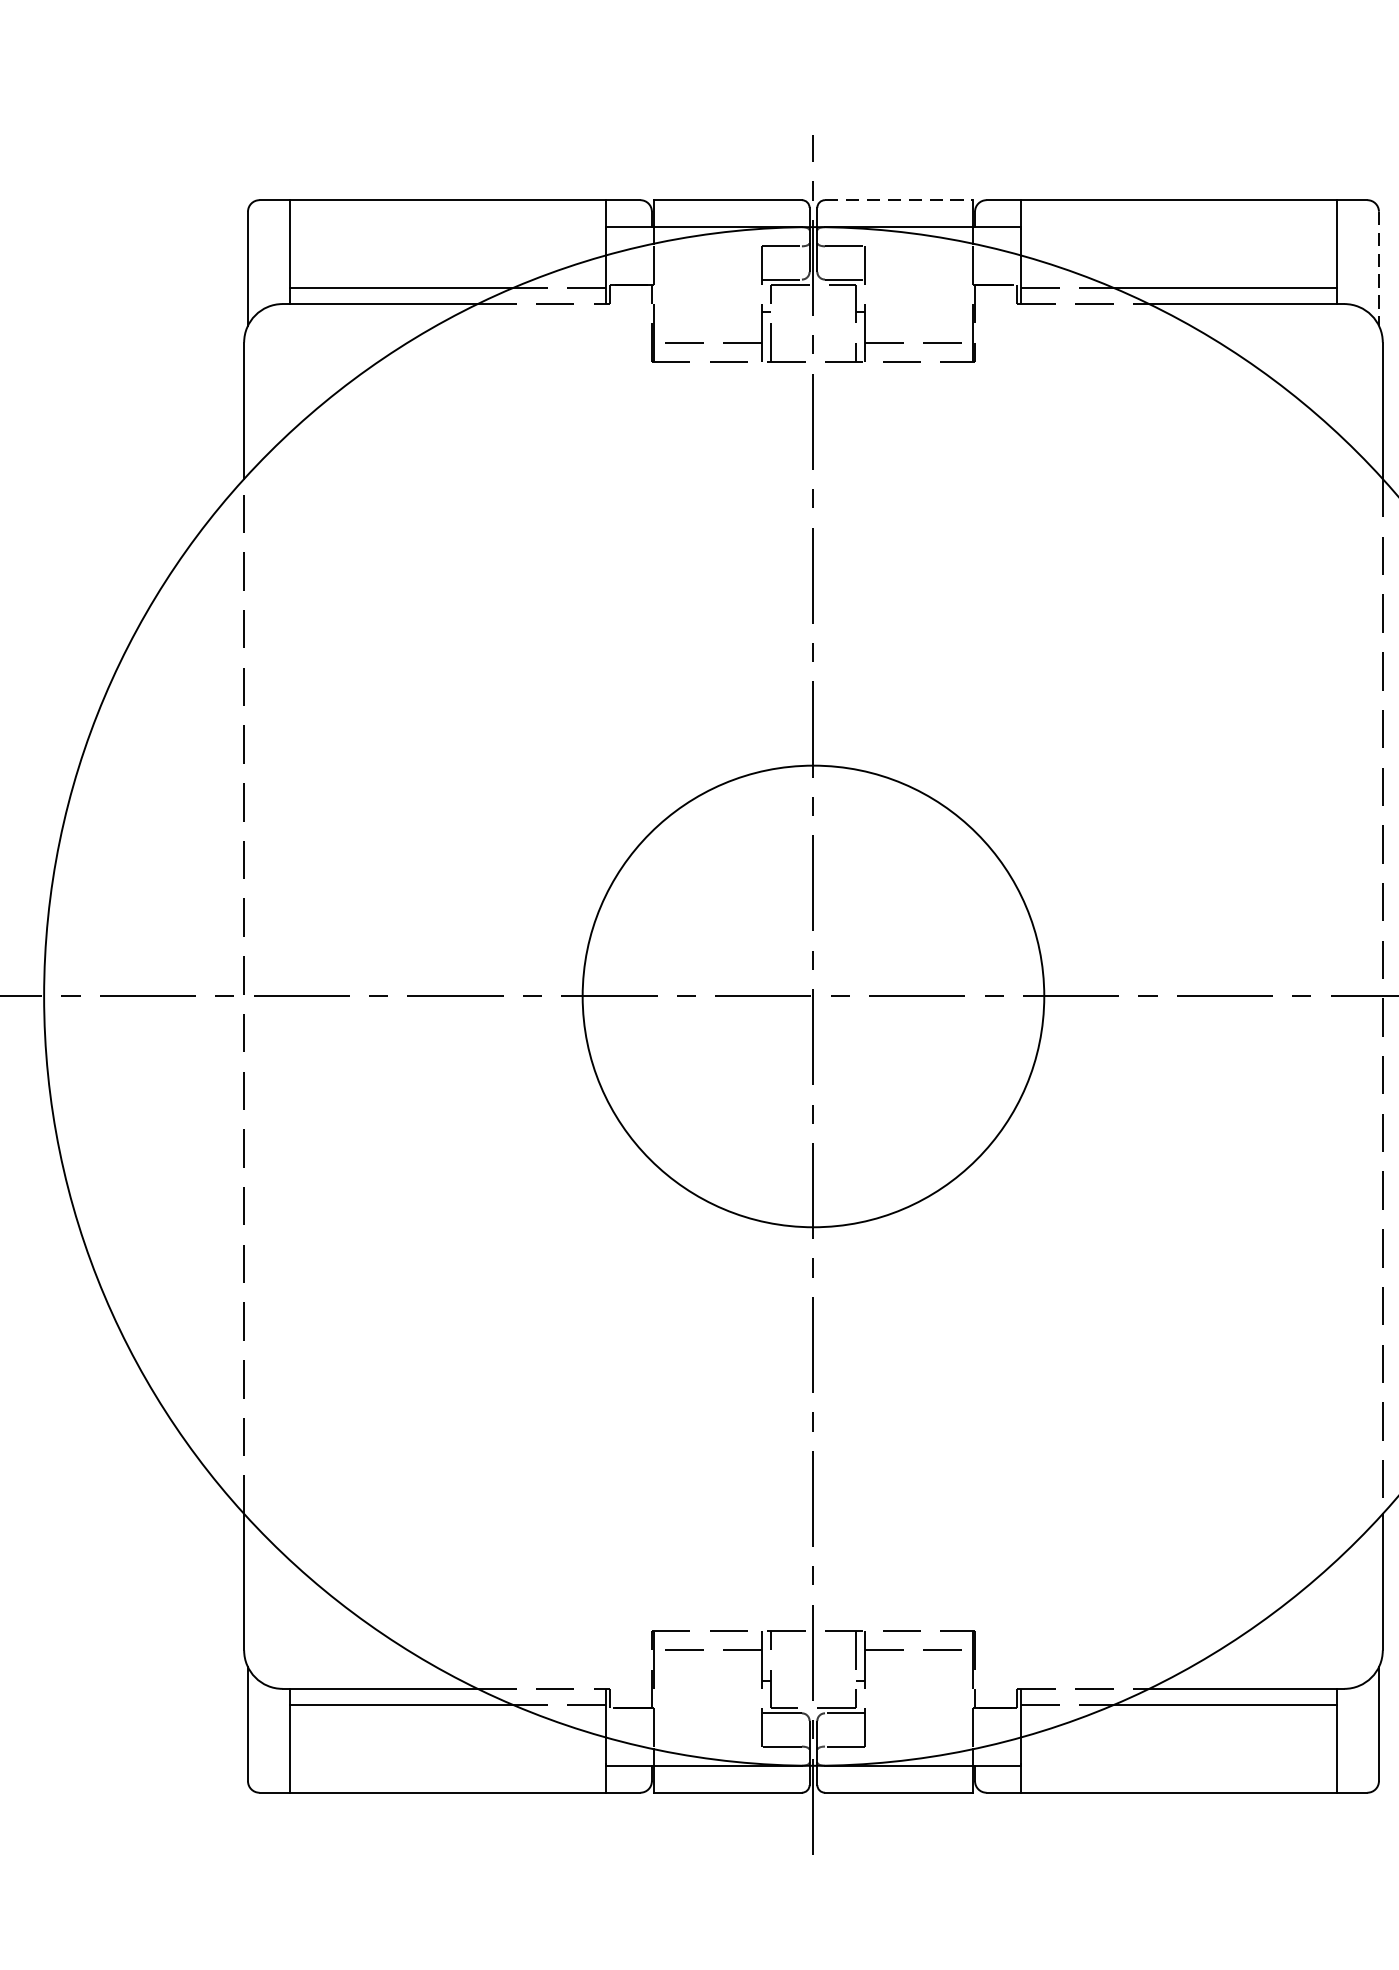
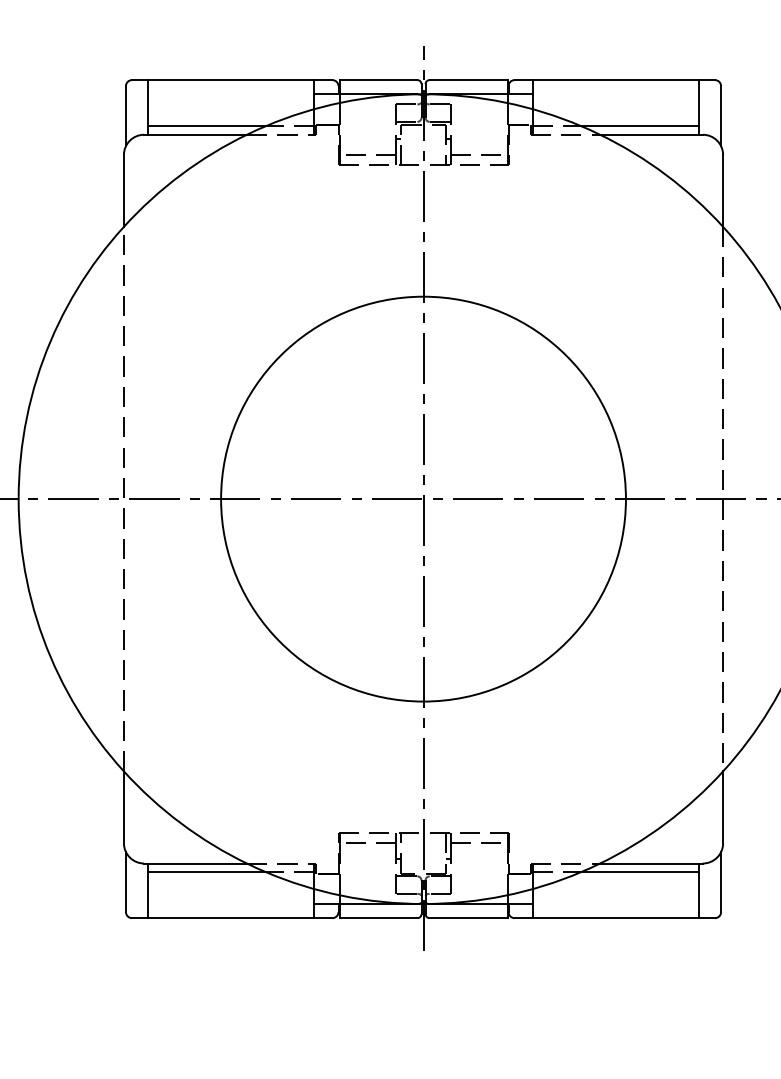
line: (898, 200) -> (468, 80), dashed -> solid
line: (1379, 269) -> (721, 116), dashed -> solid
circle: (813, 995) -> (423, 498), size x1.67

